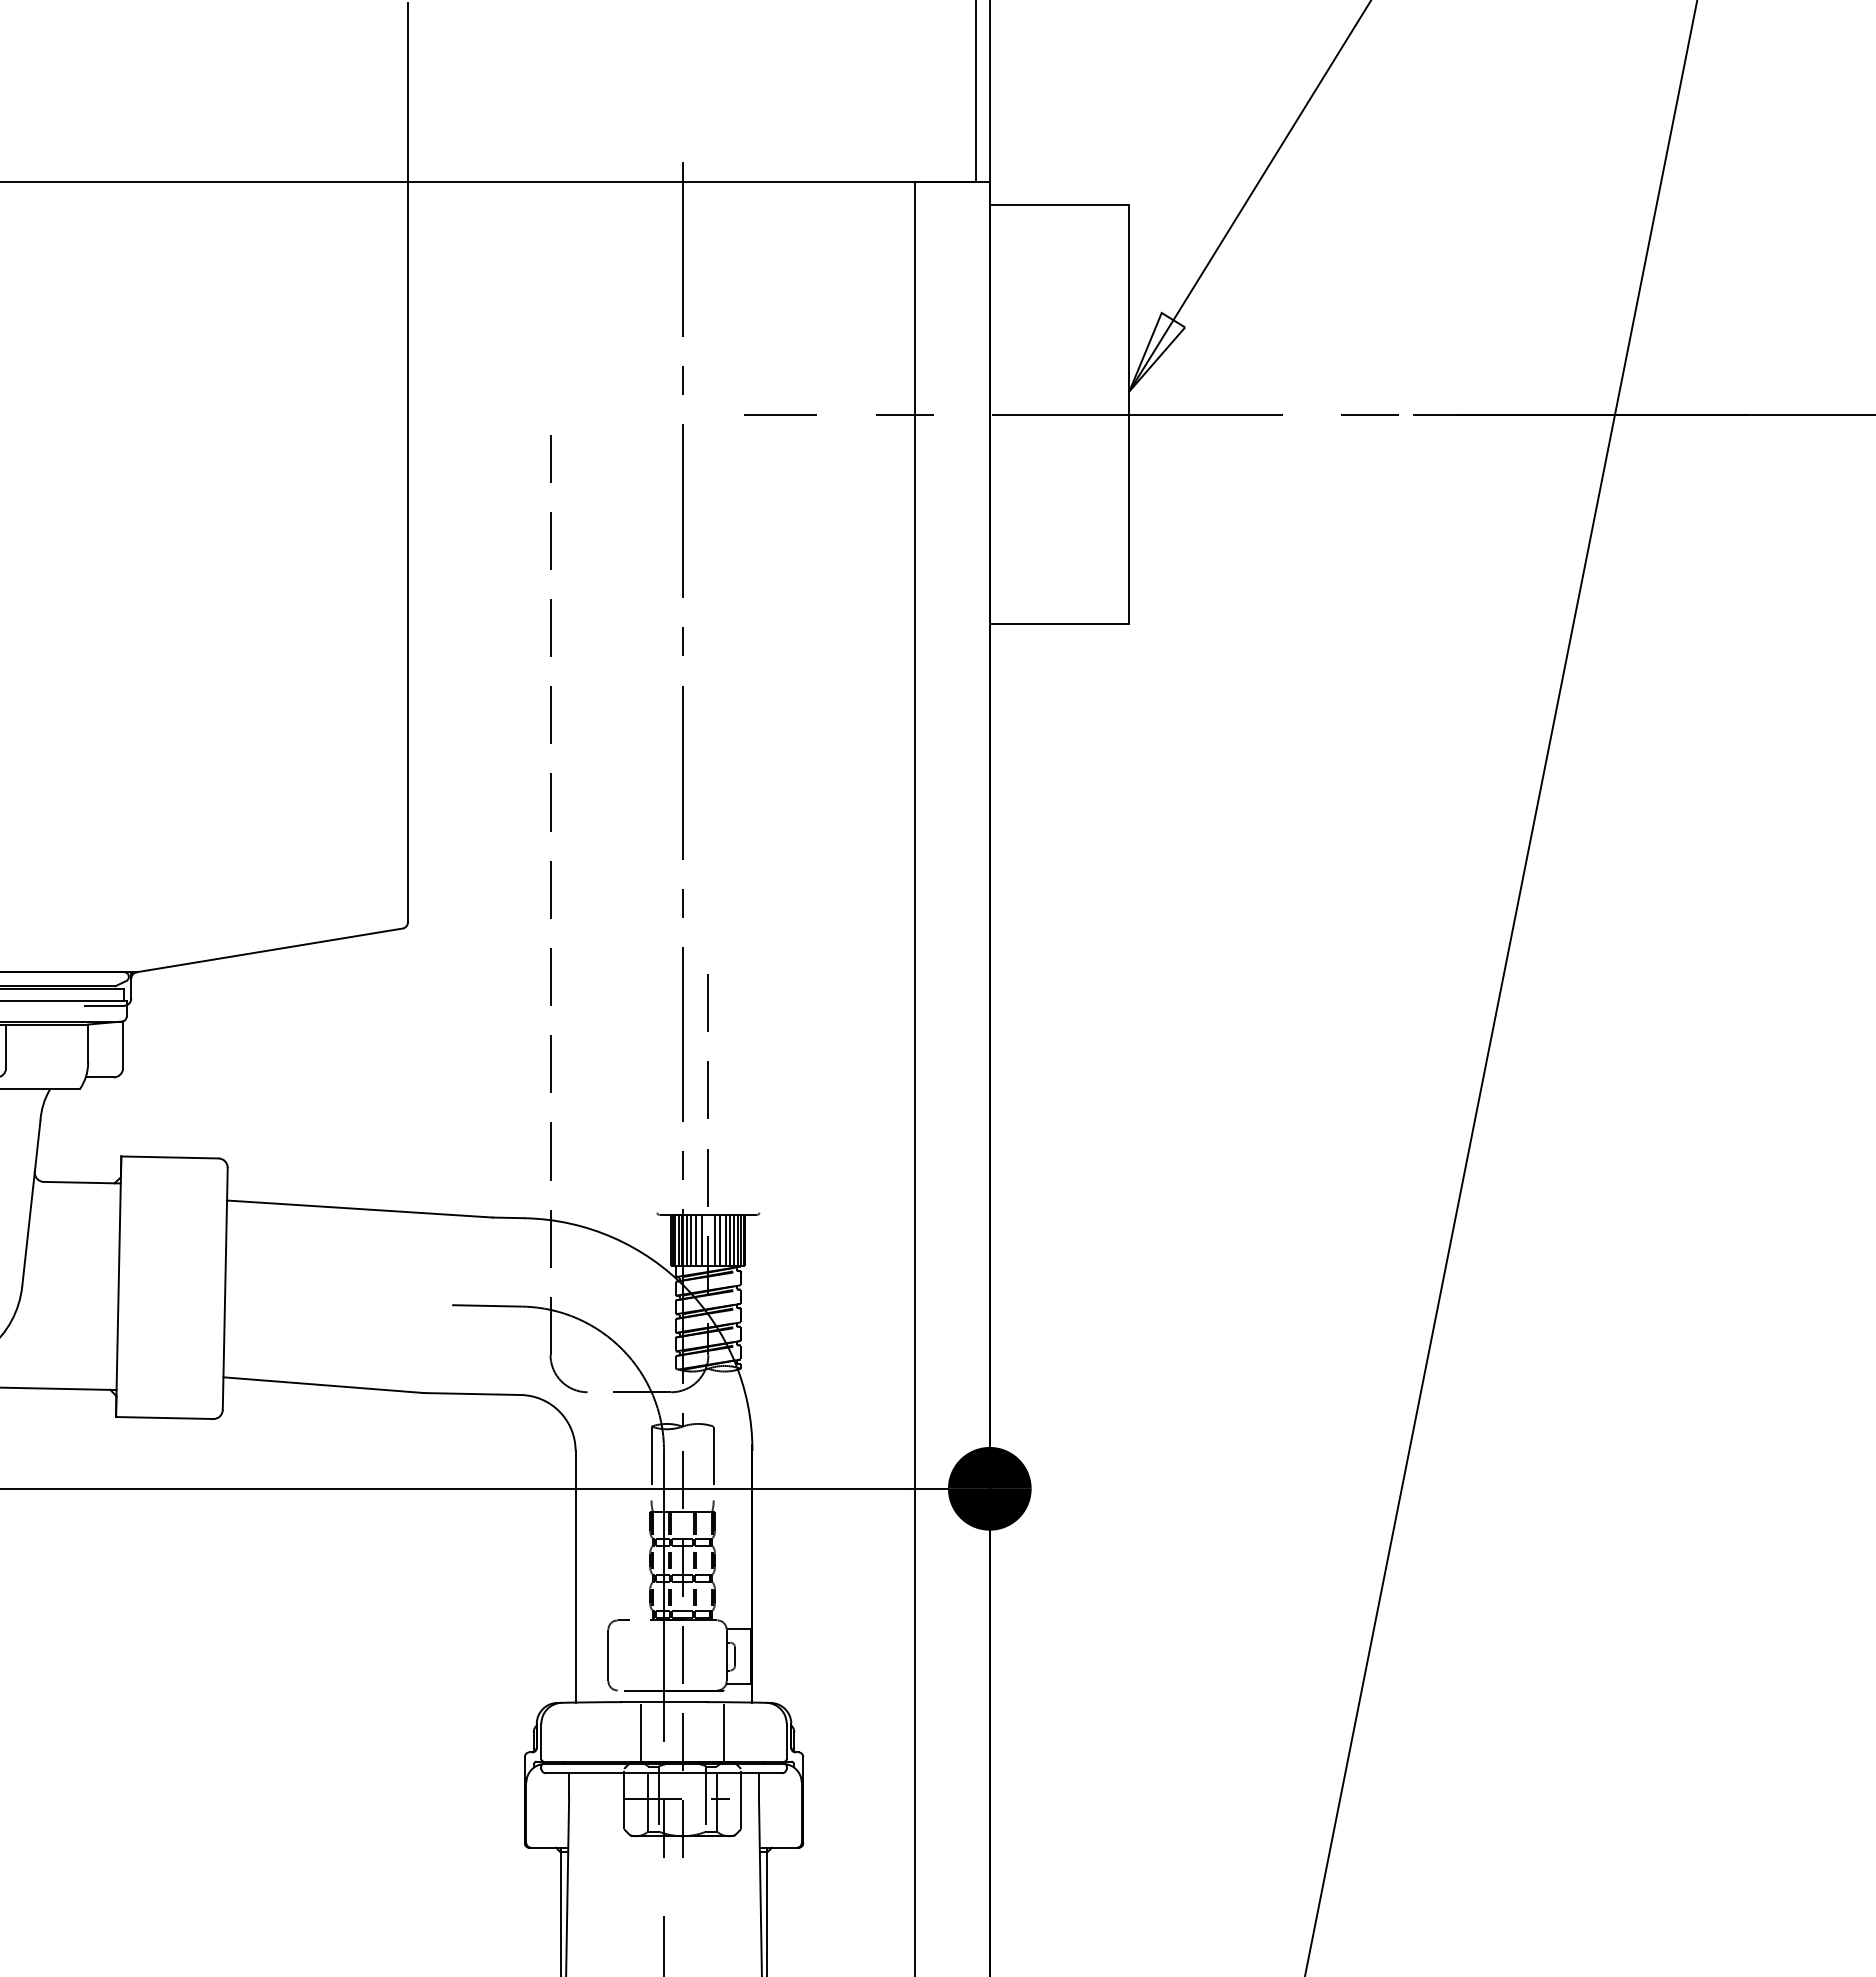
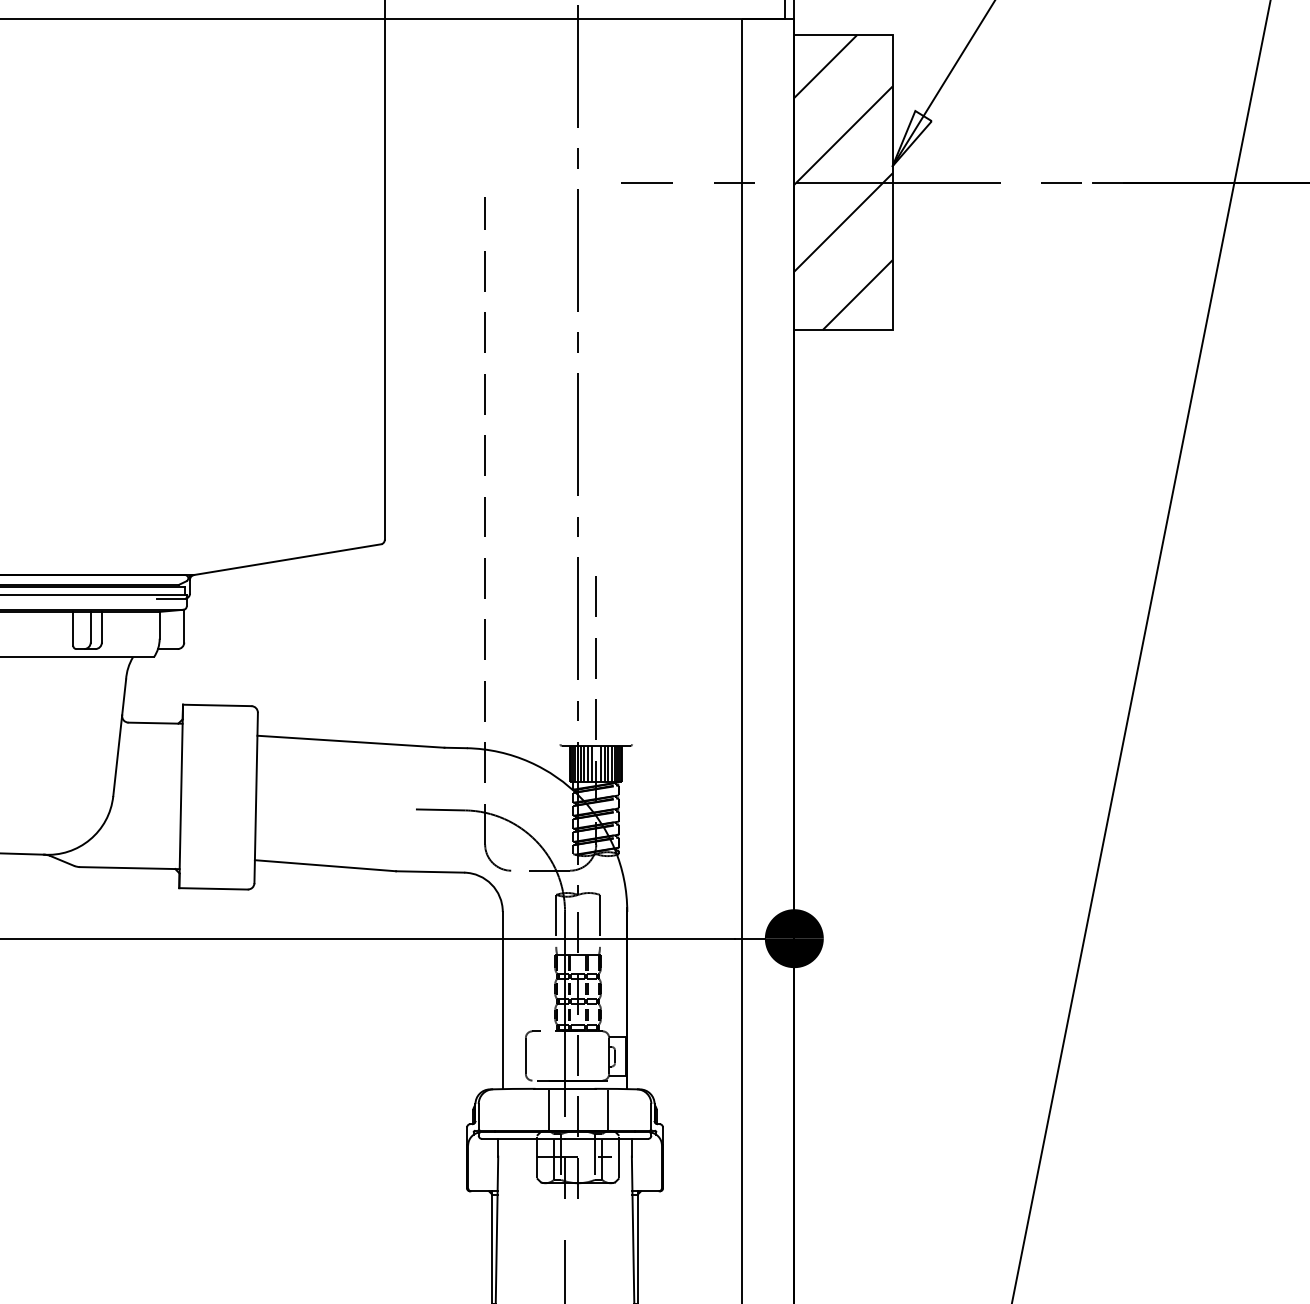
hatch: (1059, 414) -> (843, 182), added

